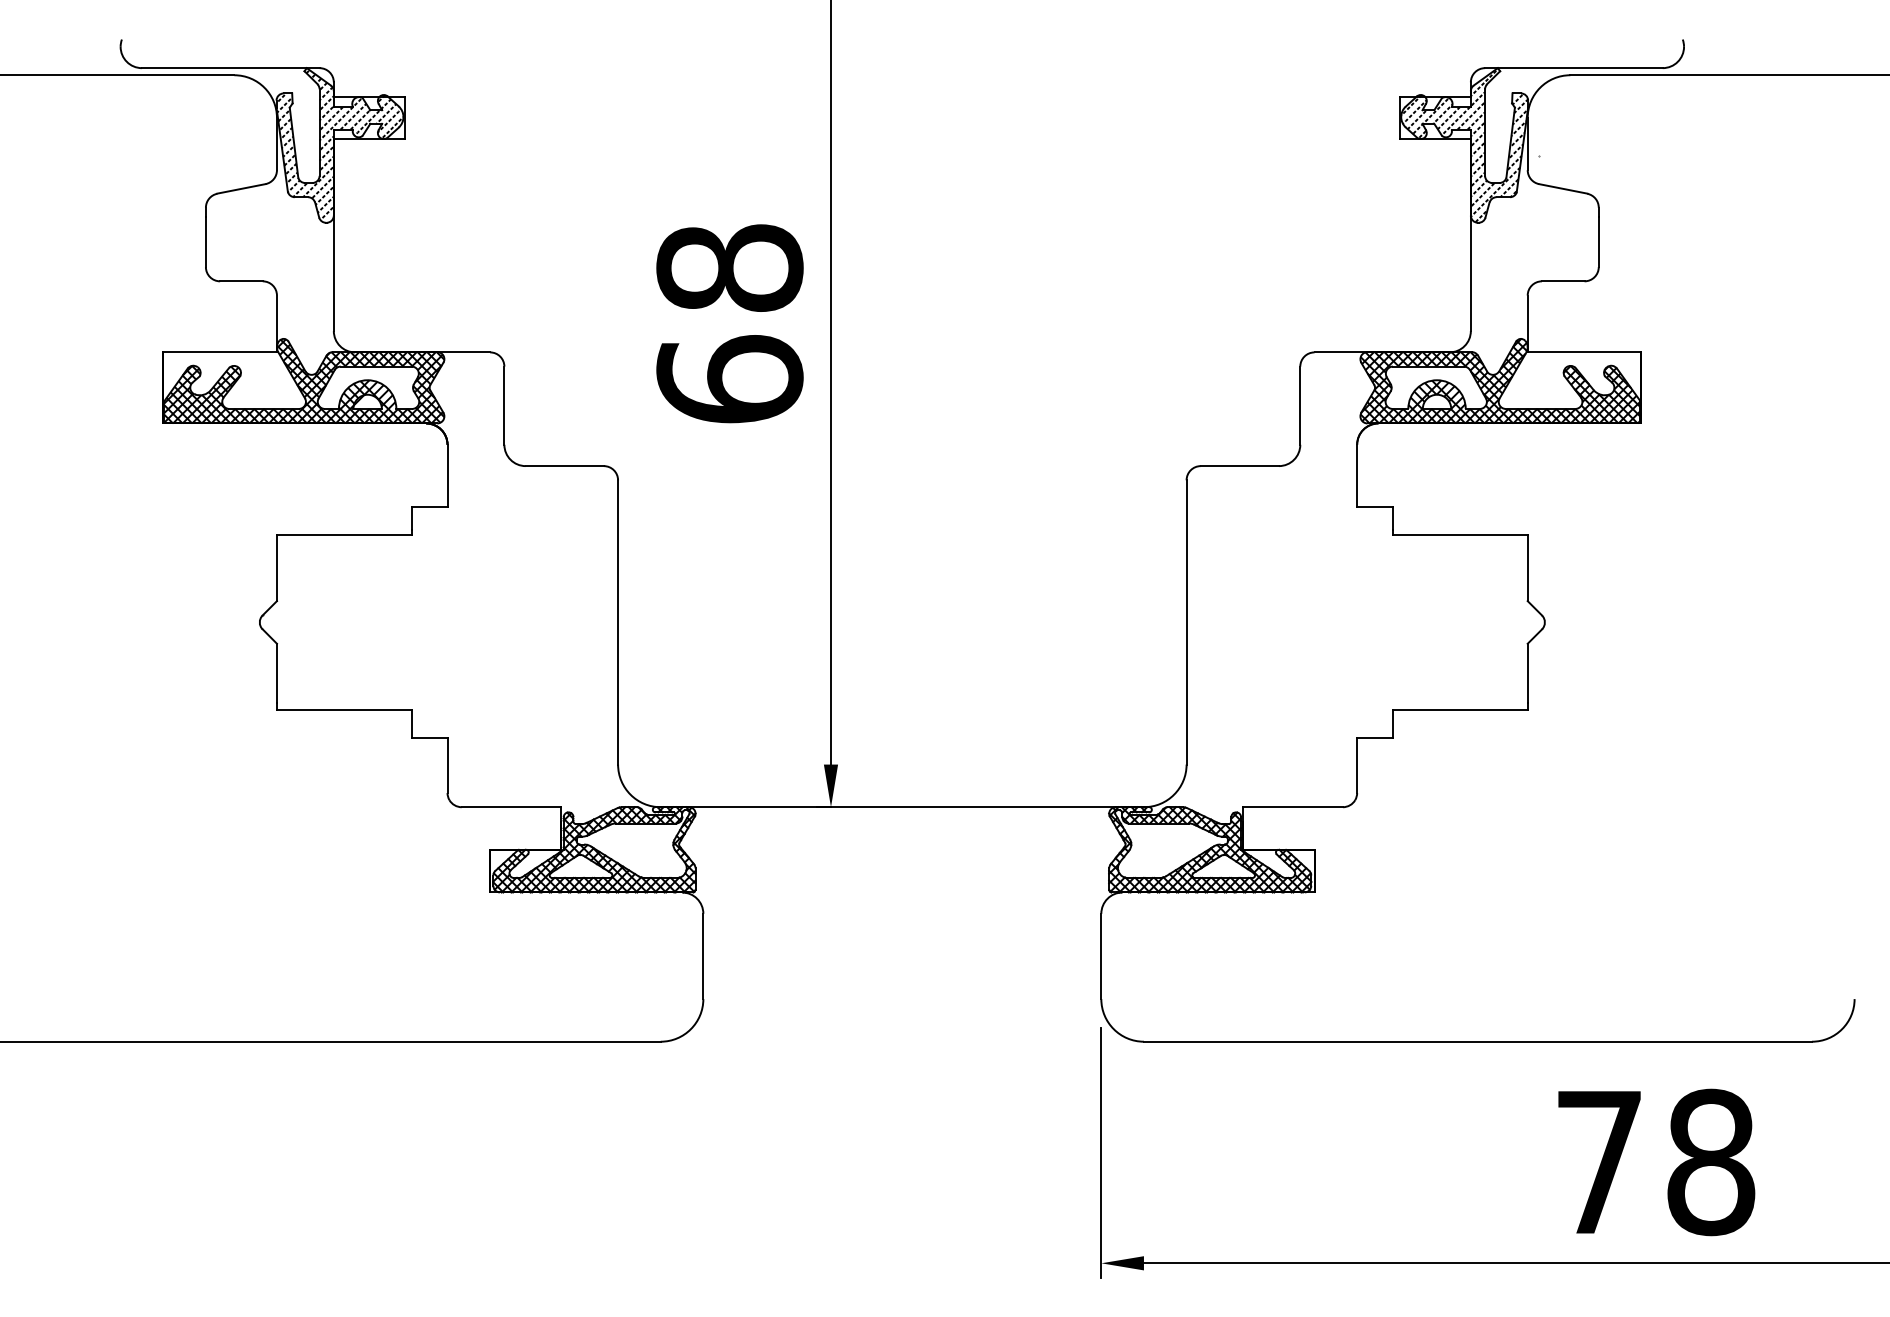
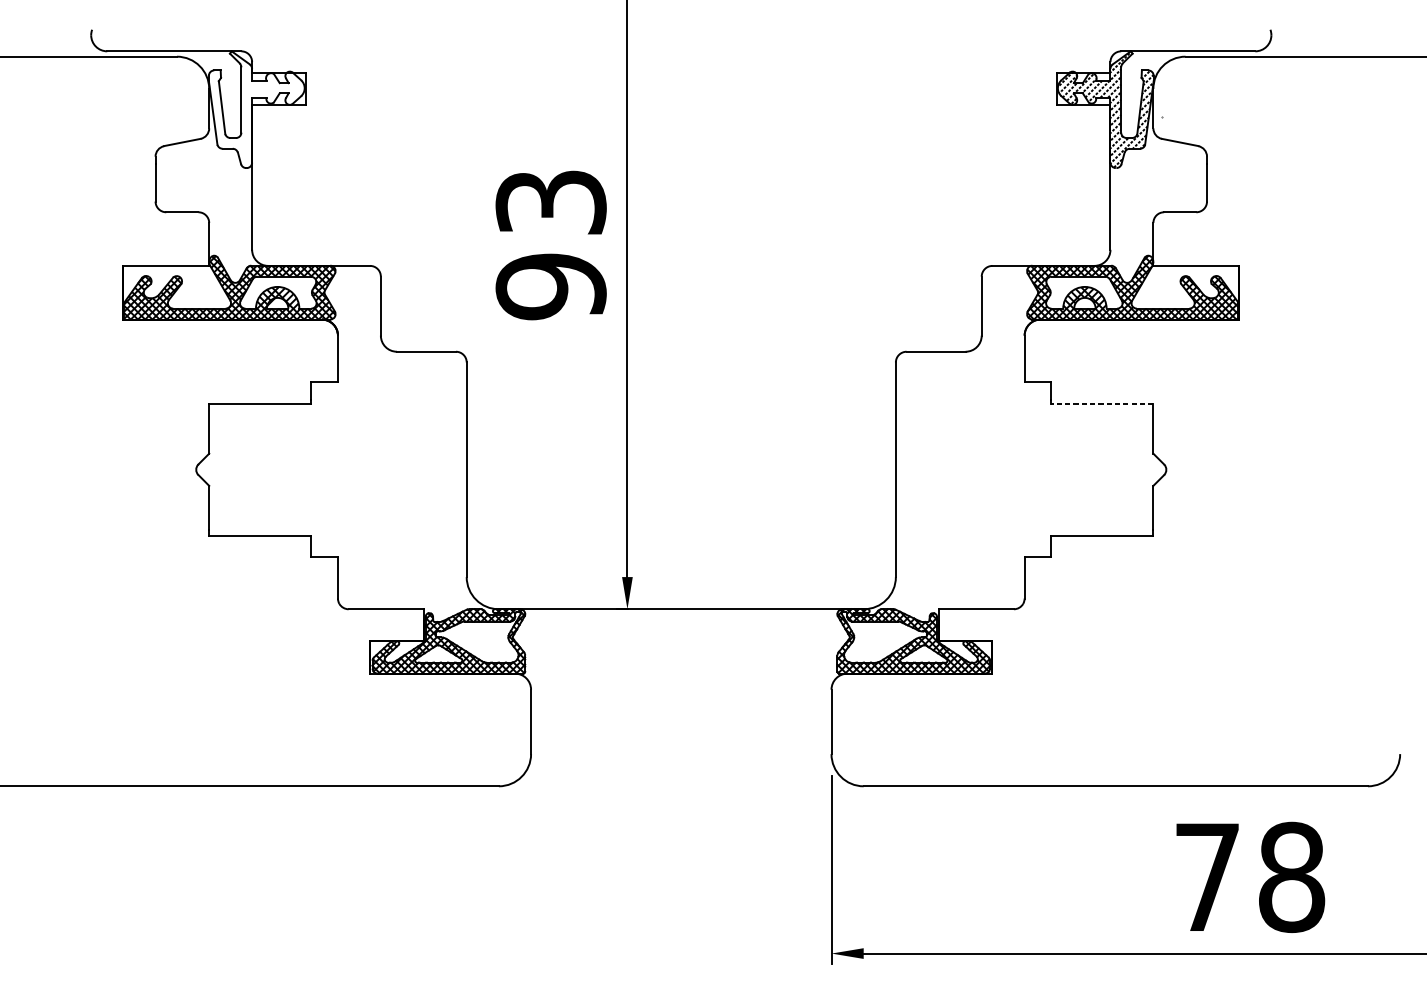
hatch: (339, 145) -> (256, 109), removed
text: (729, 324) -> (550, 244), 68 -> 93
line: (1460, 535) -> (1102, 404), solid -> dashed

